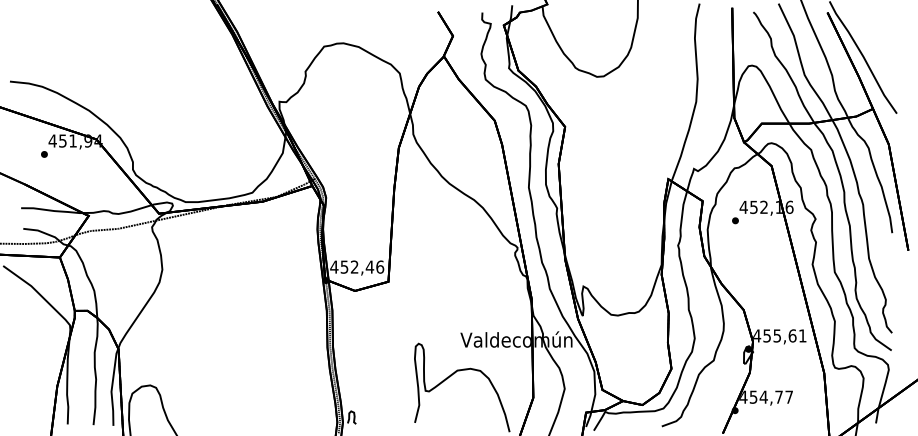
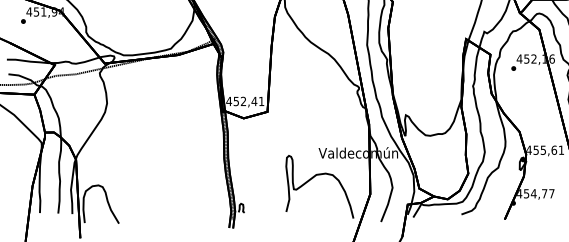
text: (380, 266) -> (261, 101), 452,46 -> 452,41

